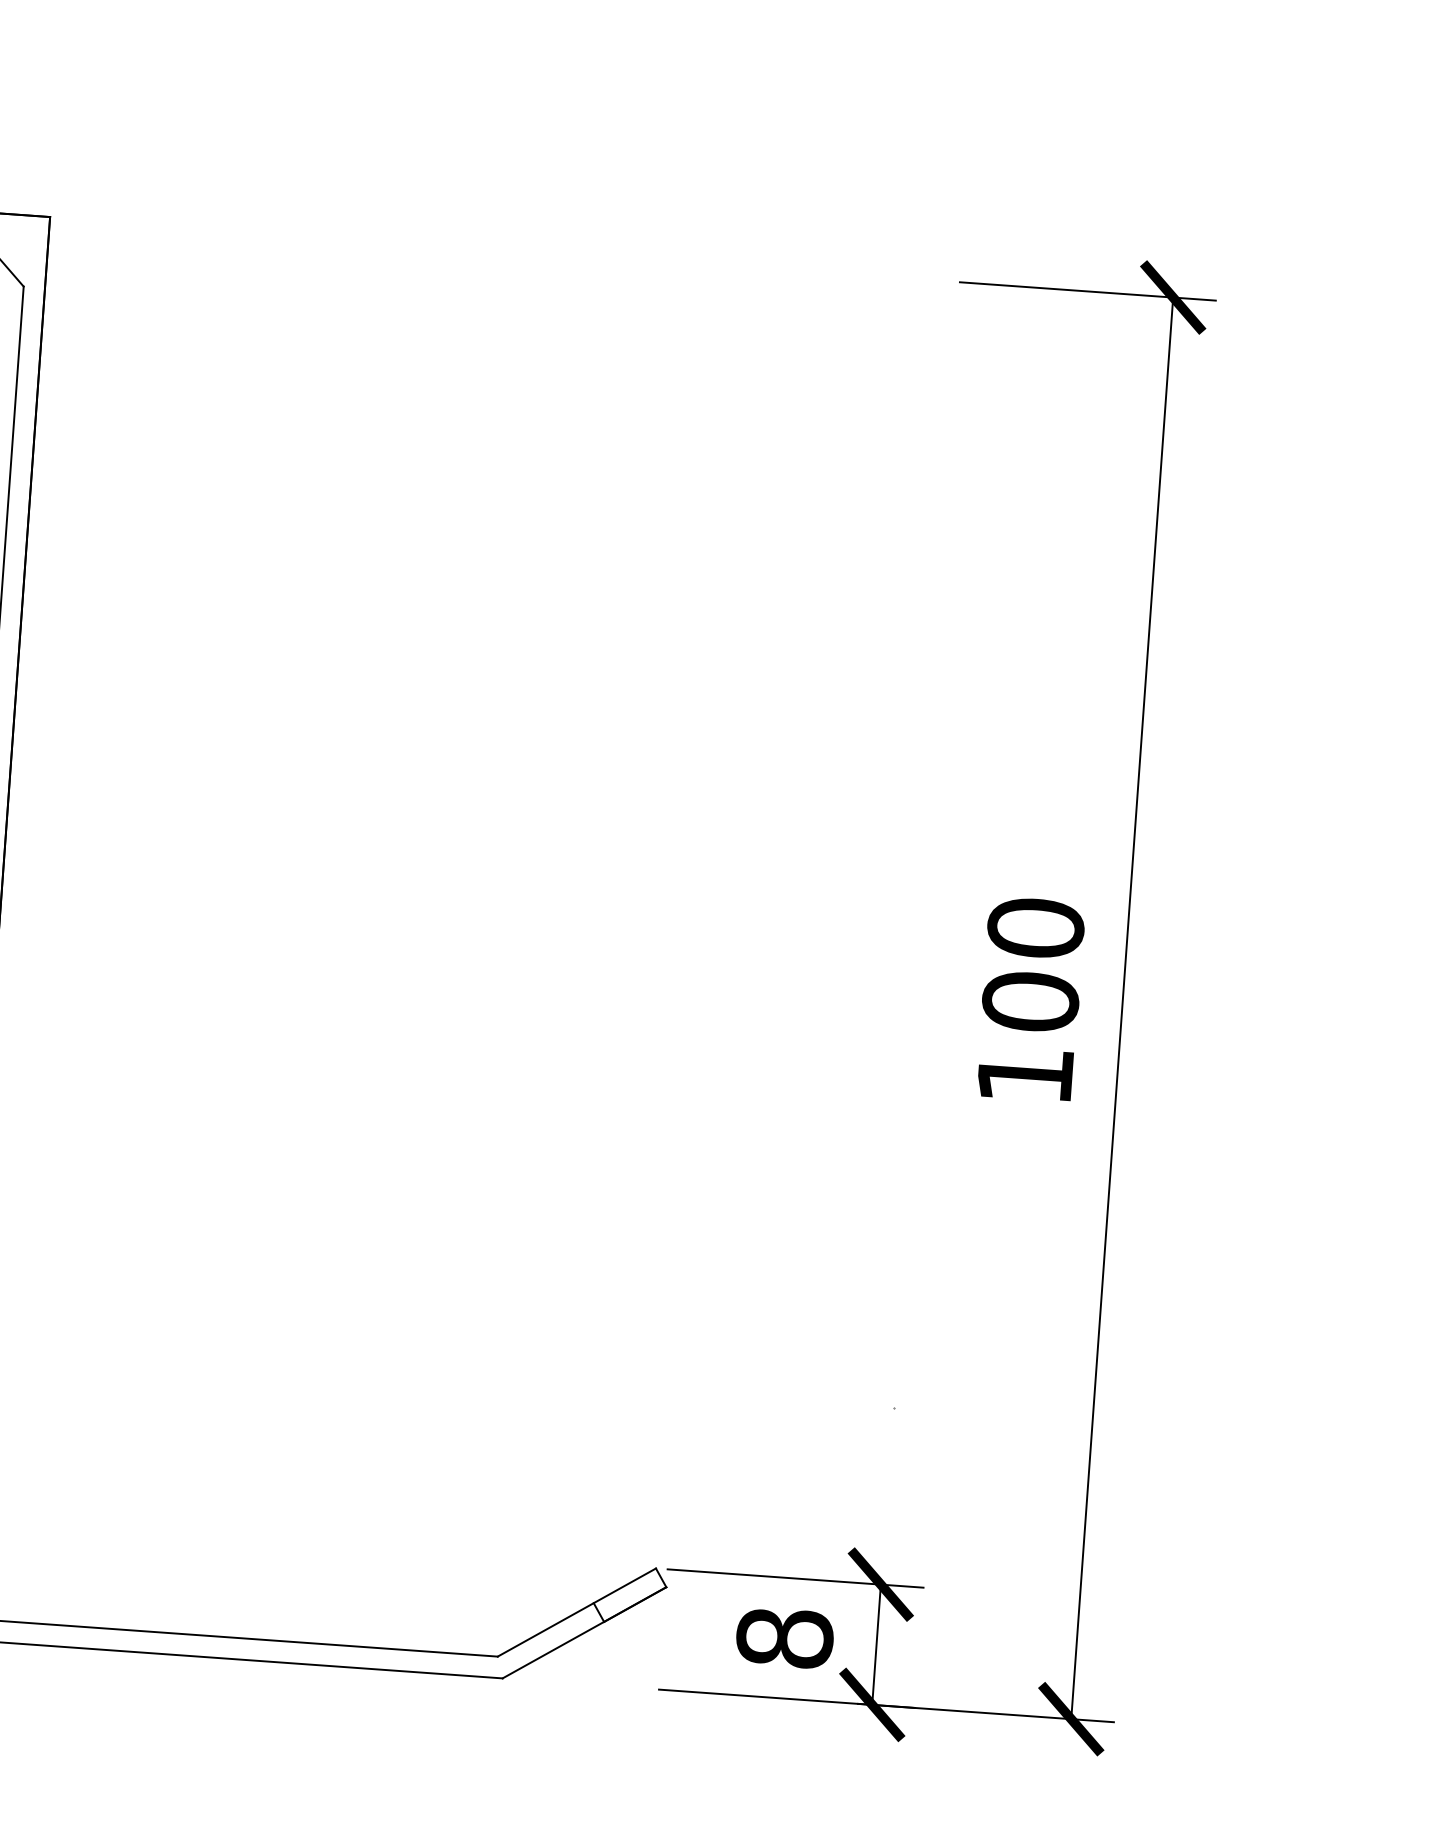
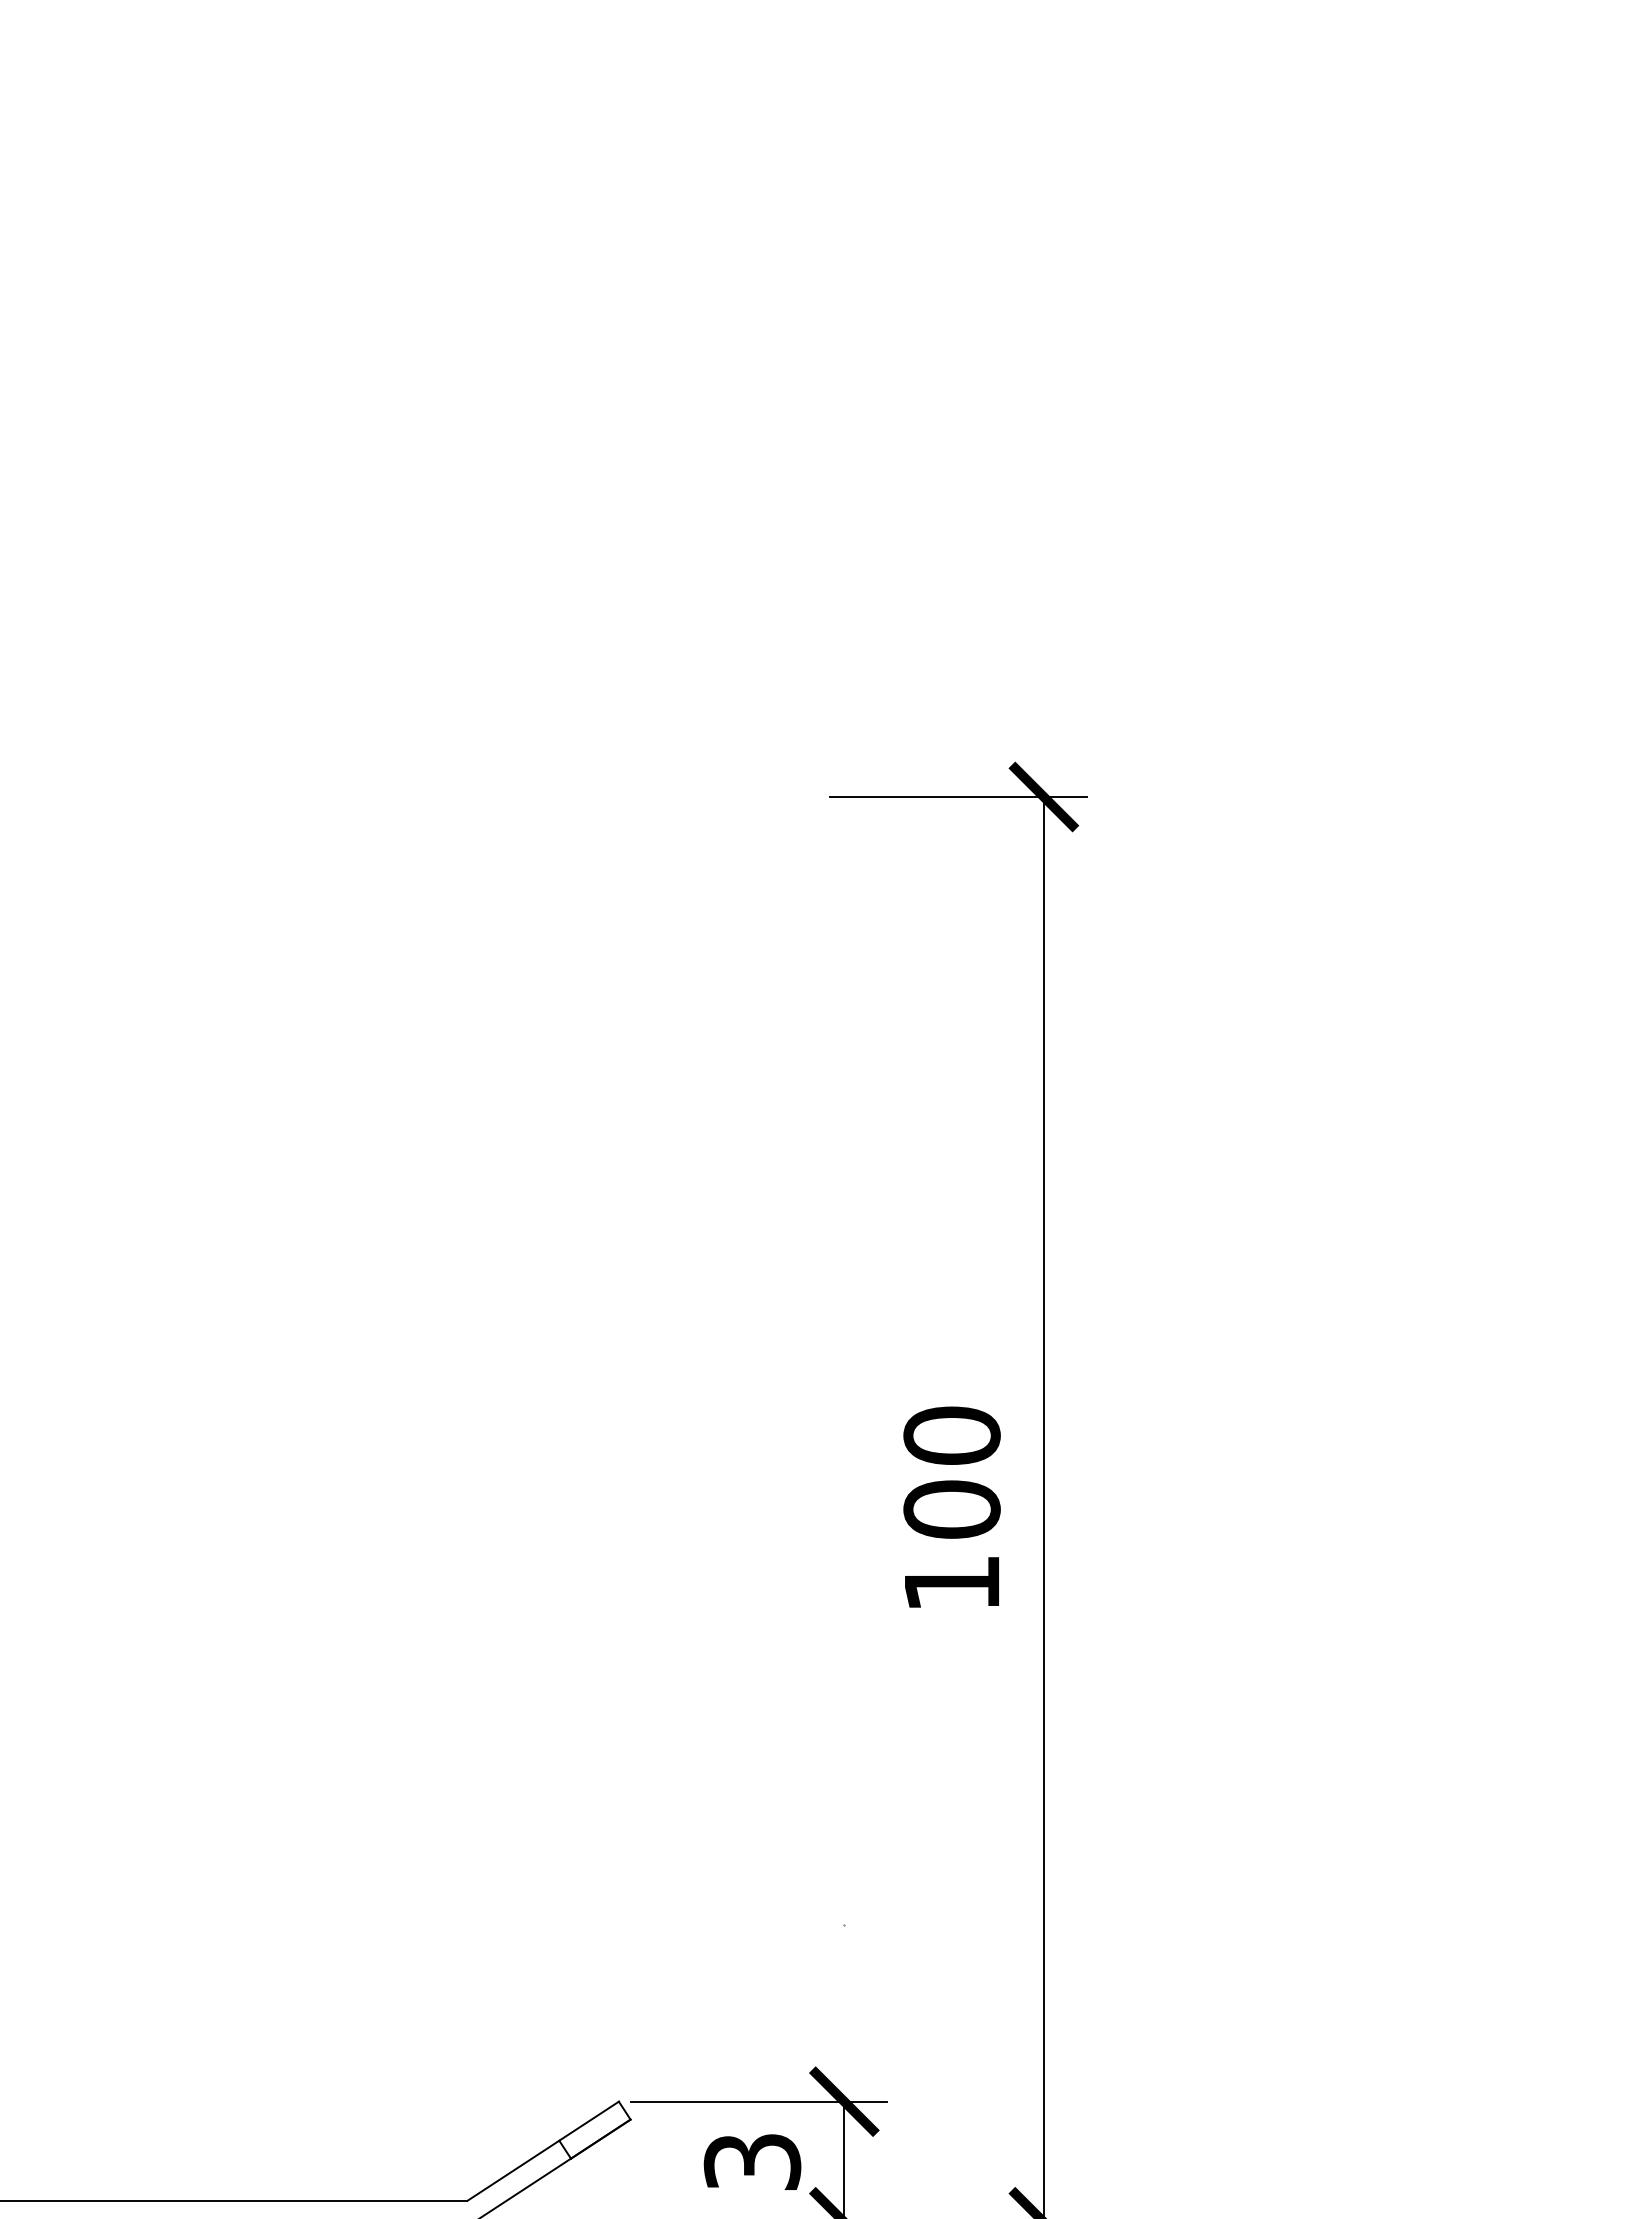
text: (784, 1637) -> (752, 2161), 8 -> 3

